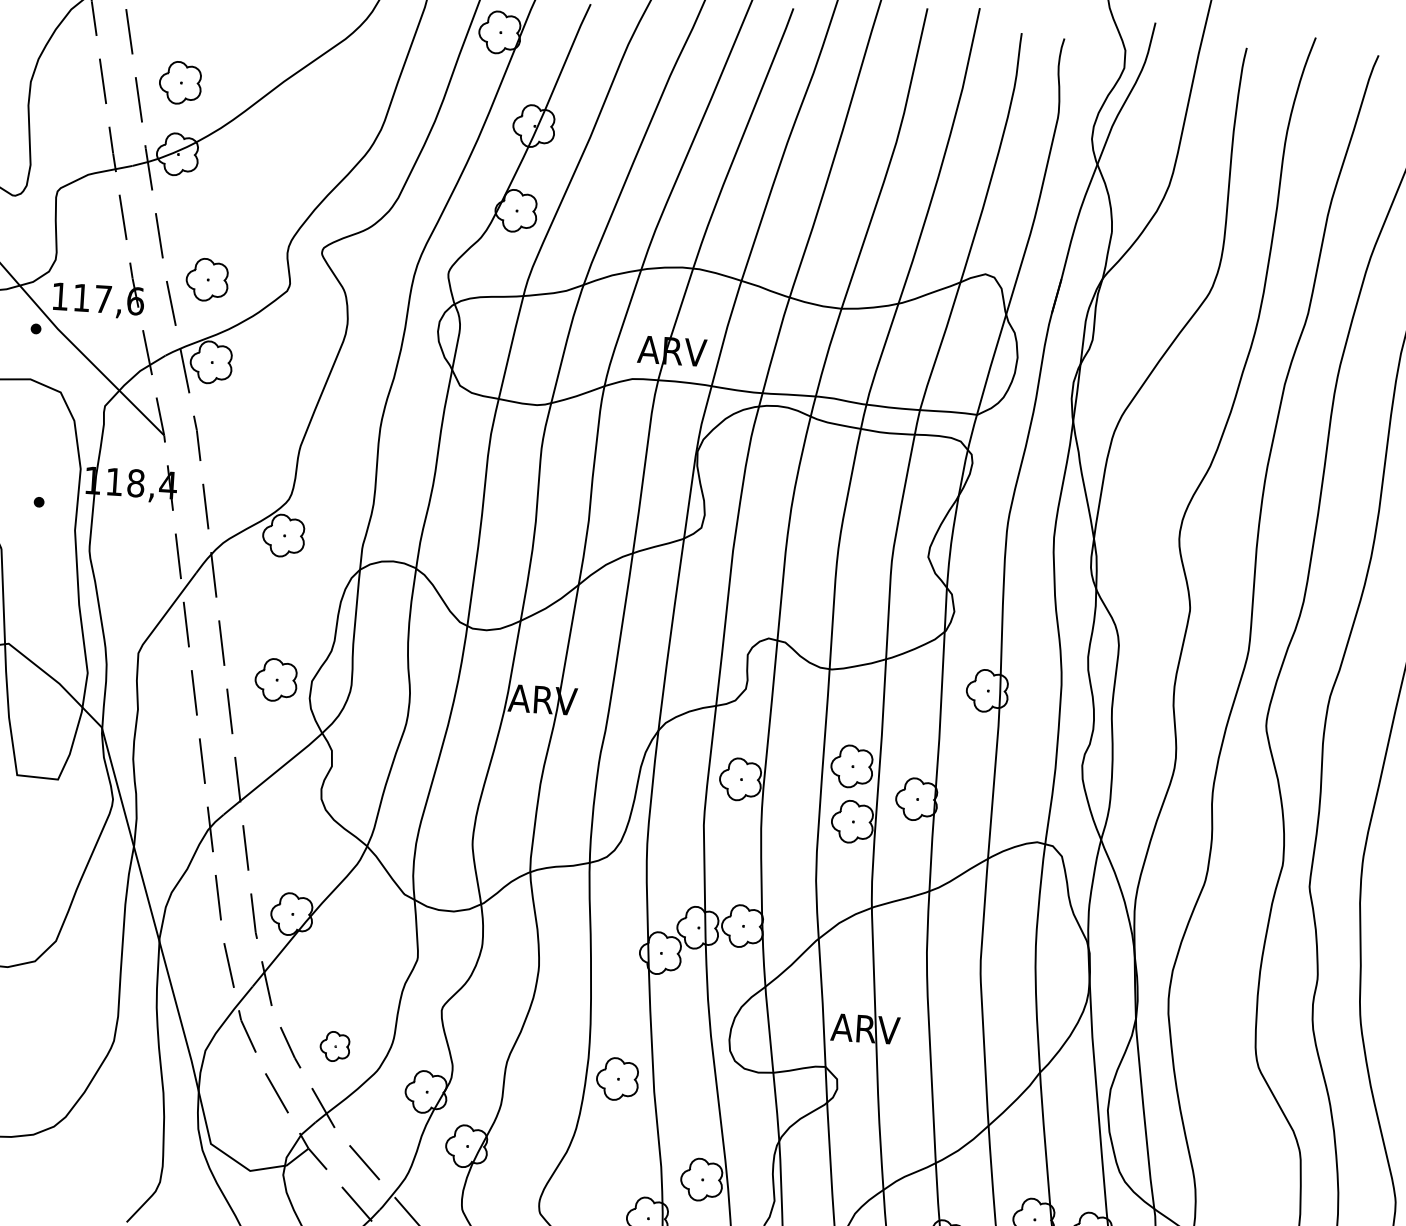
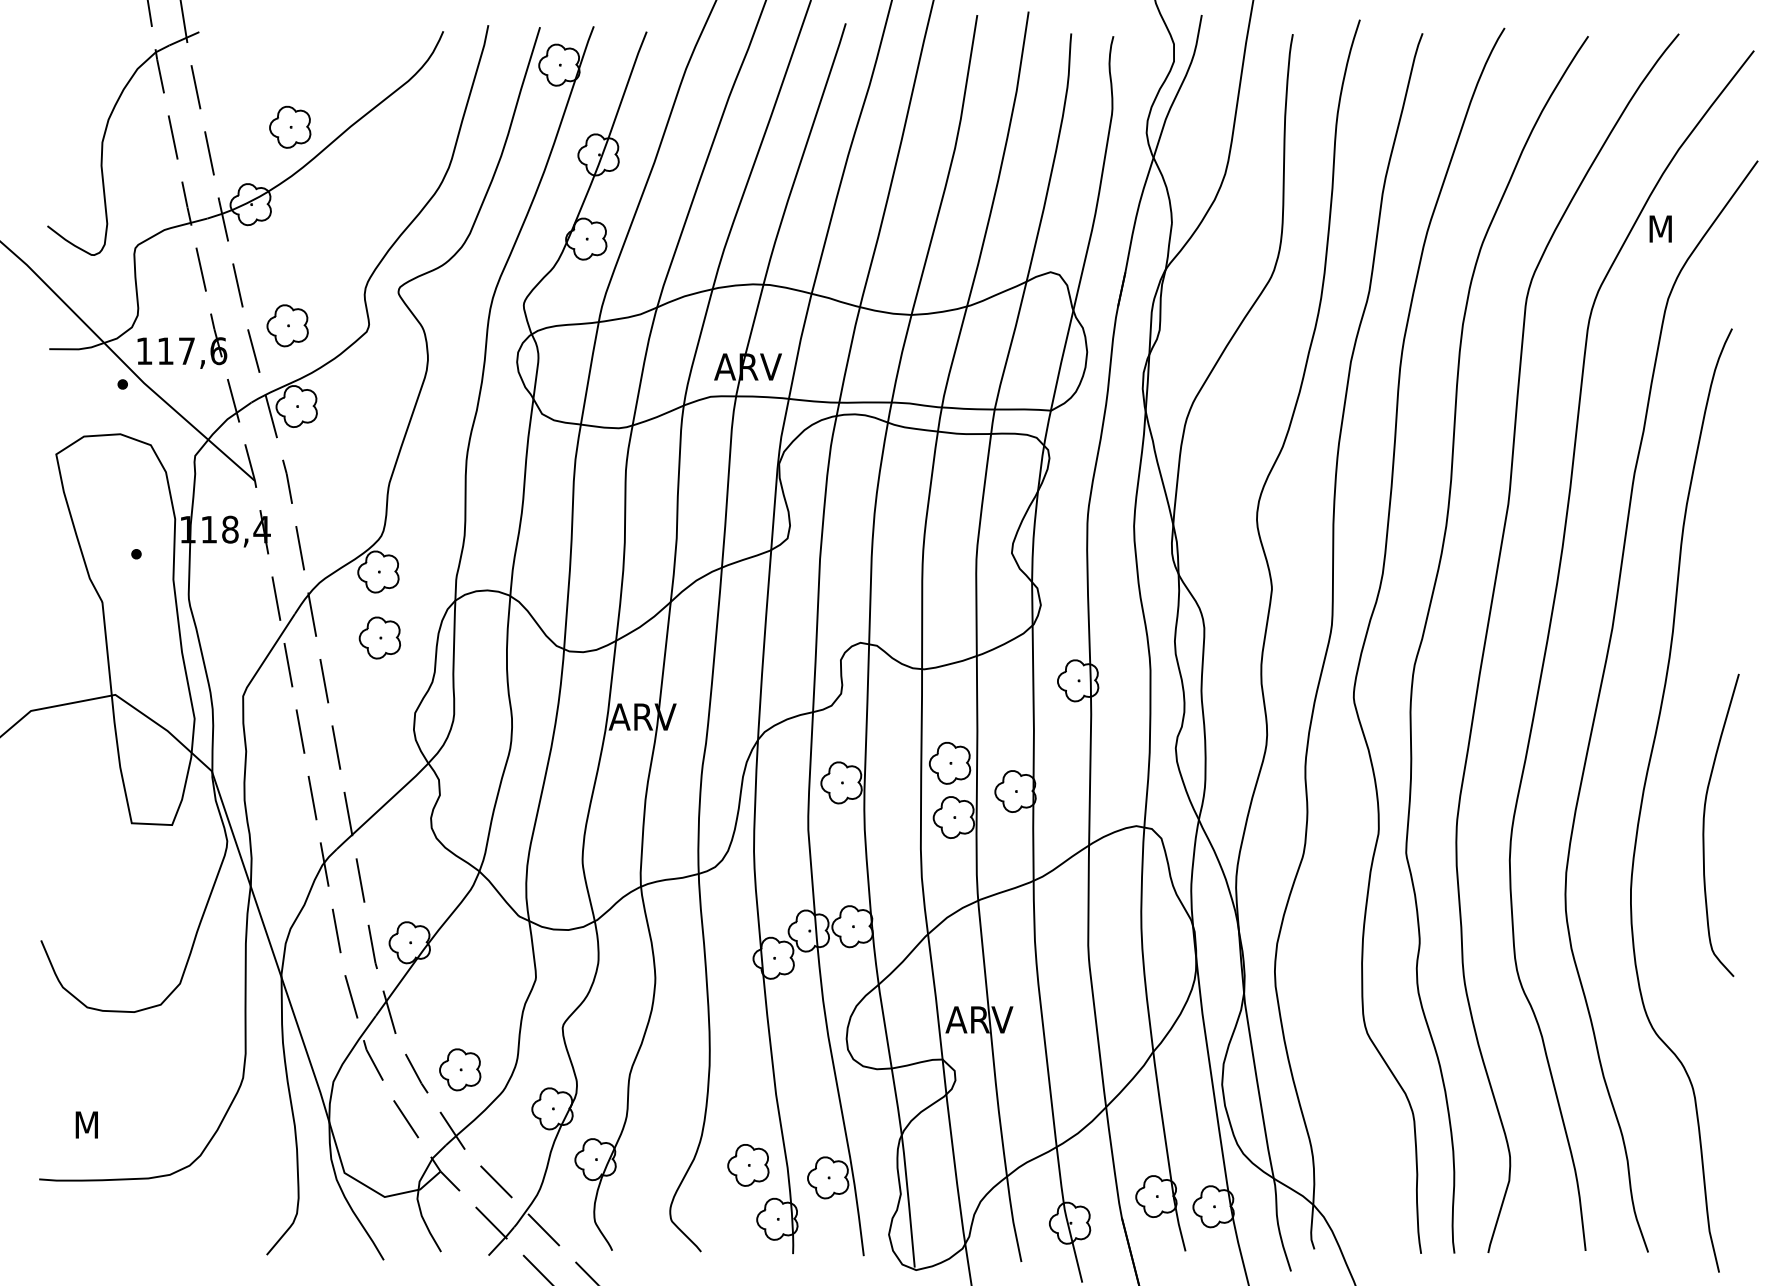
part: (180, 82) -> (290, 126), moved
part: (275, 679) -> (379, 637), moved
part: (335, 1046) -> (460, 1069), size x1.43
part: (617, 1079) -> (748, 1165), moved

